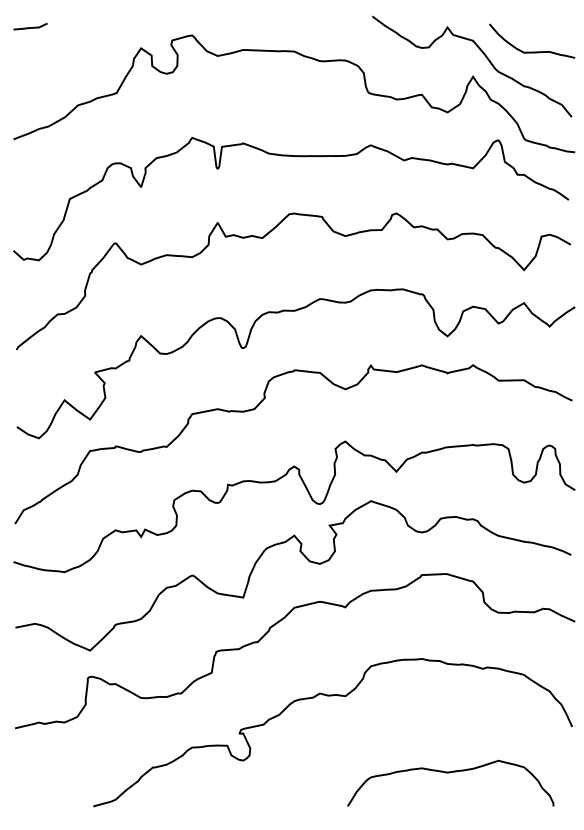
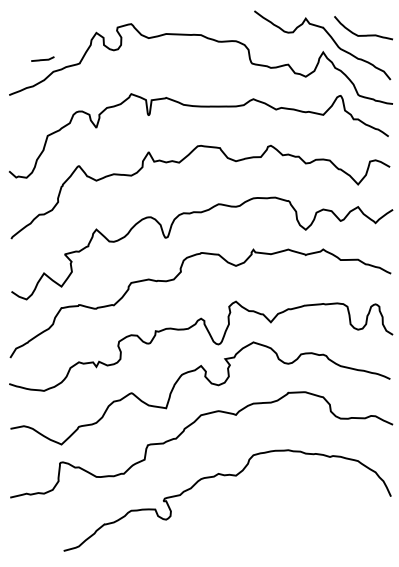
line: (30, 27) -> (42, 59), moved
curve: (451, 773) -> (308, 528), removed

